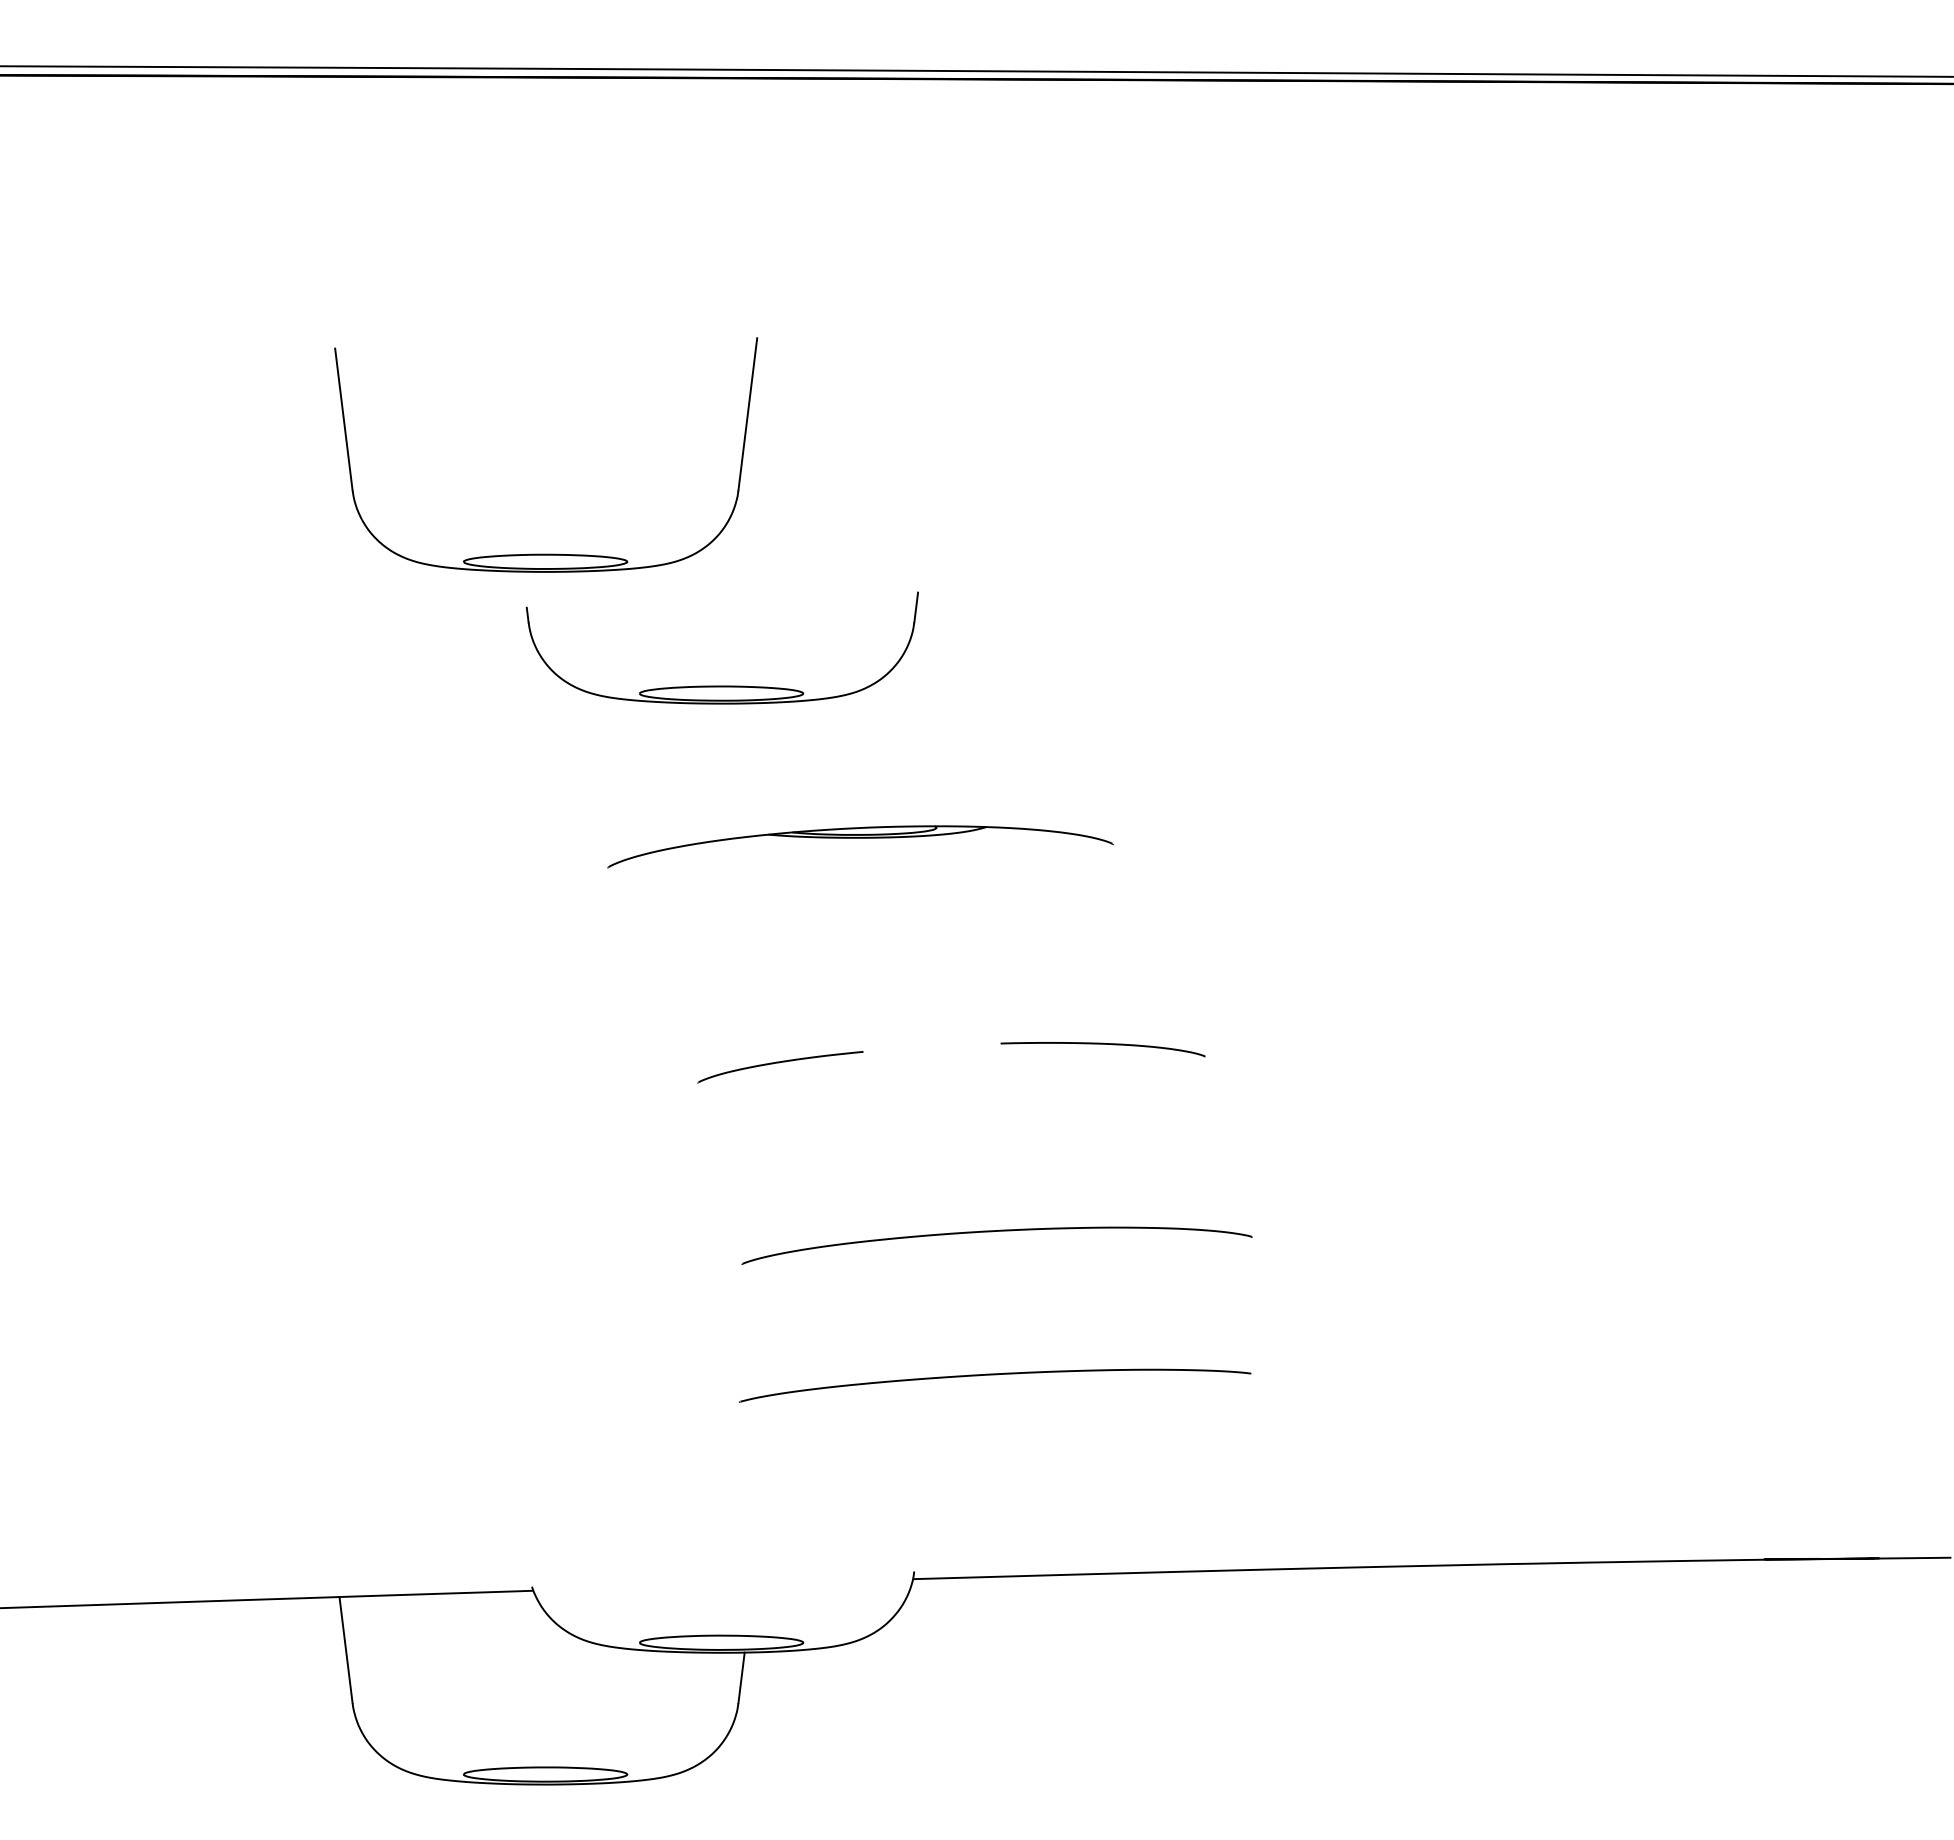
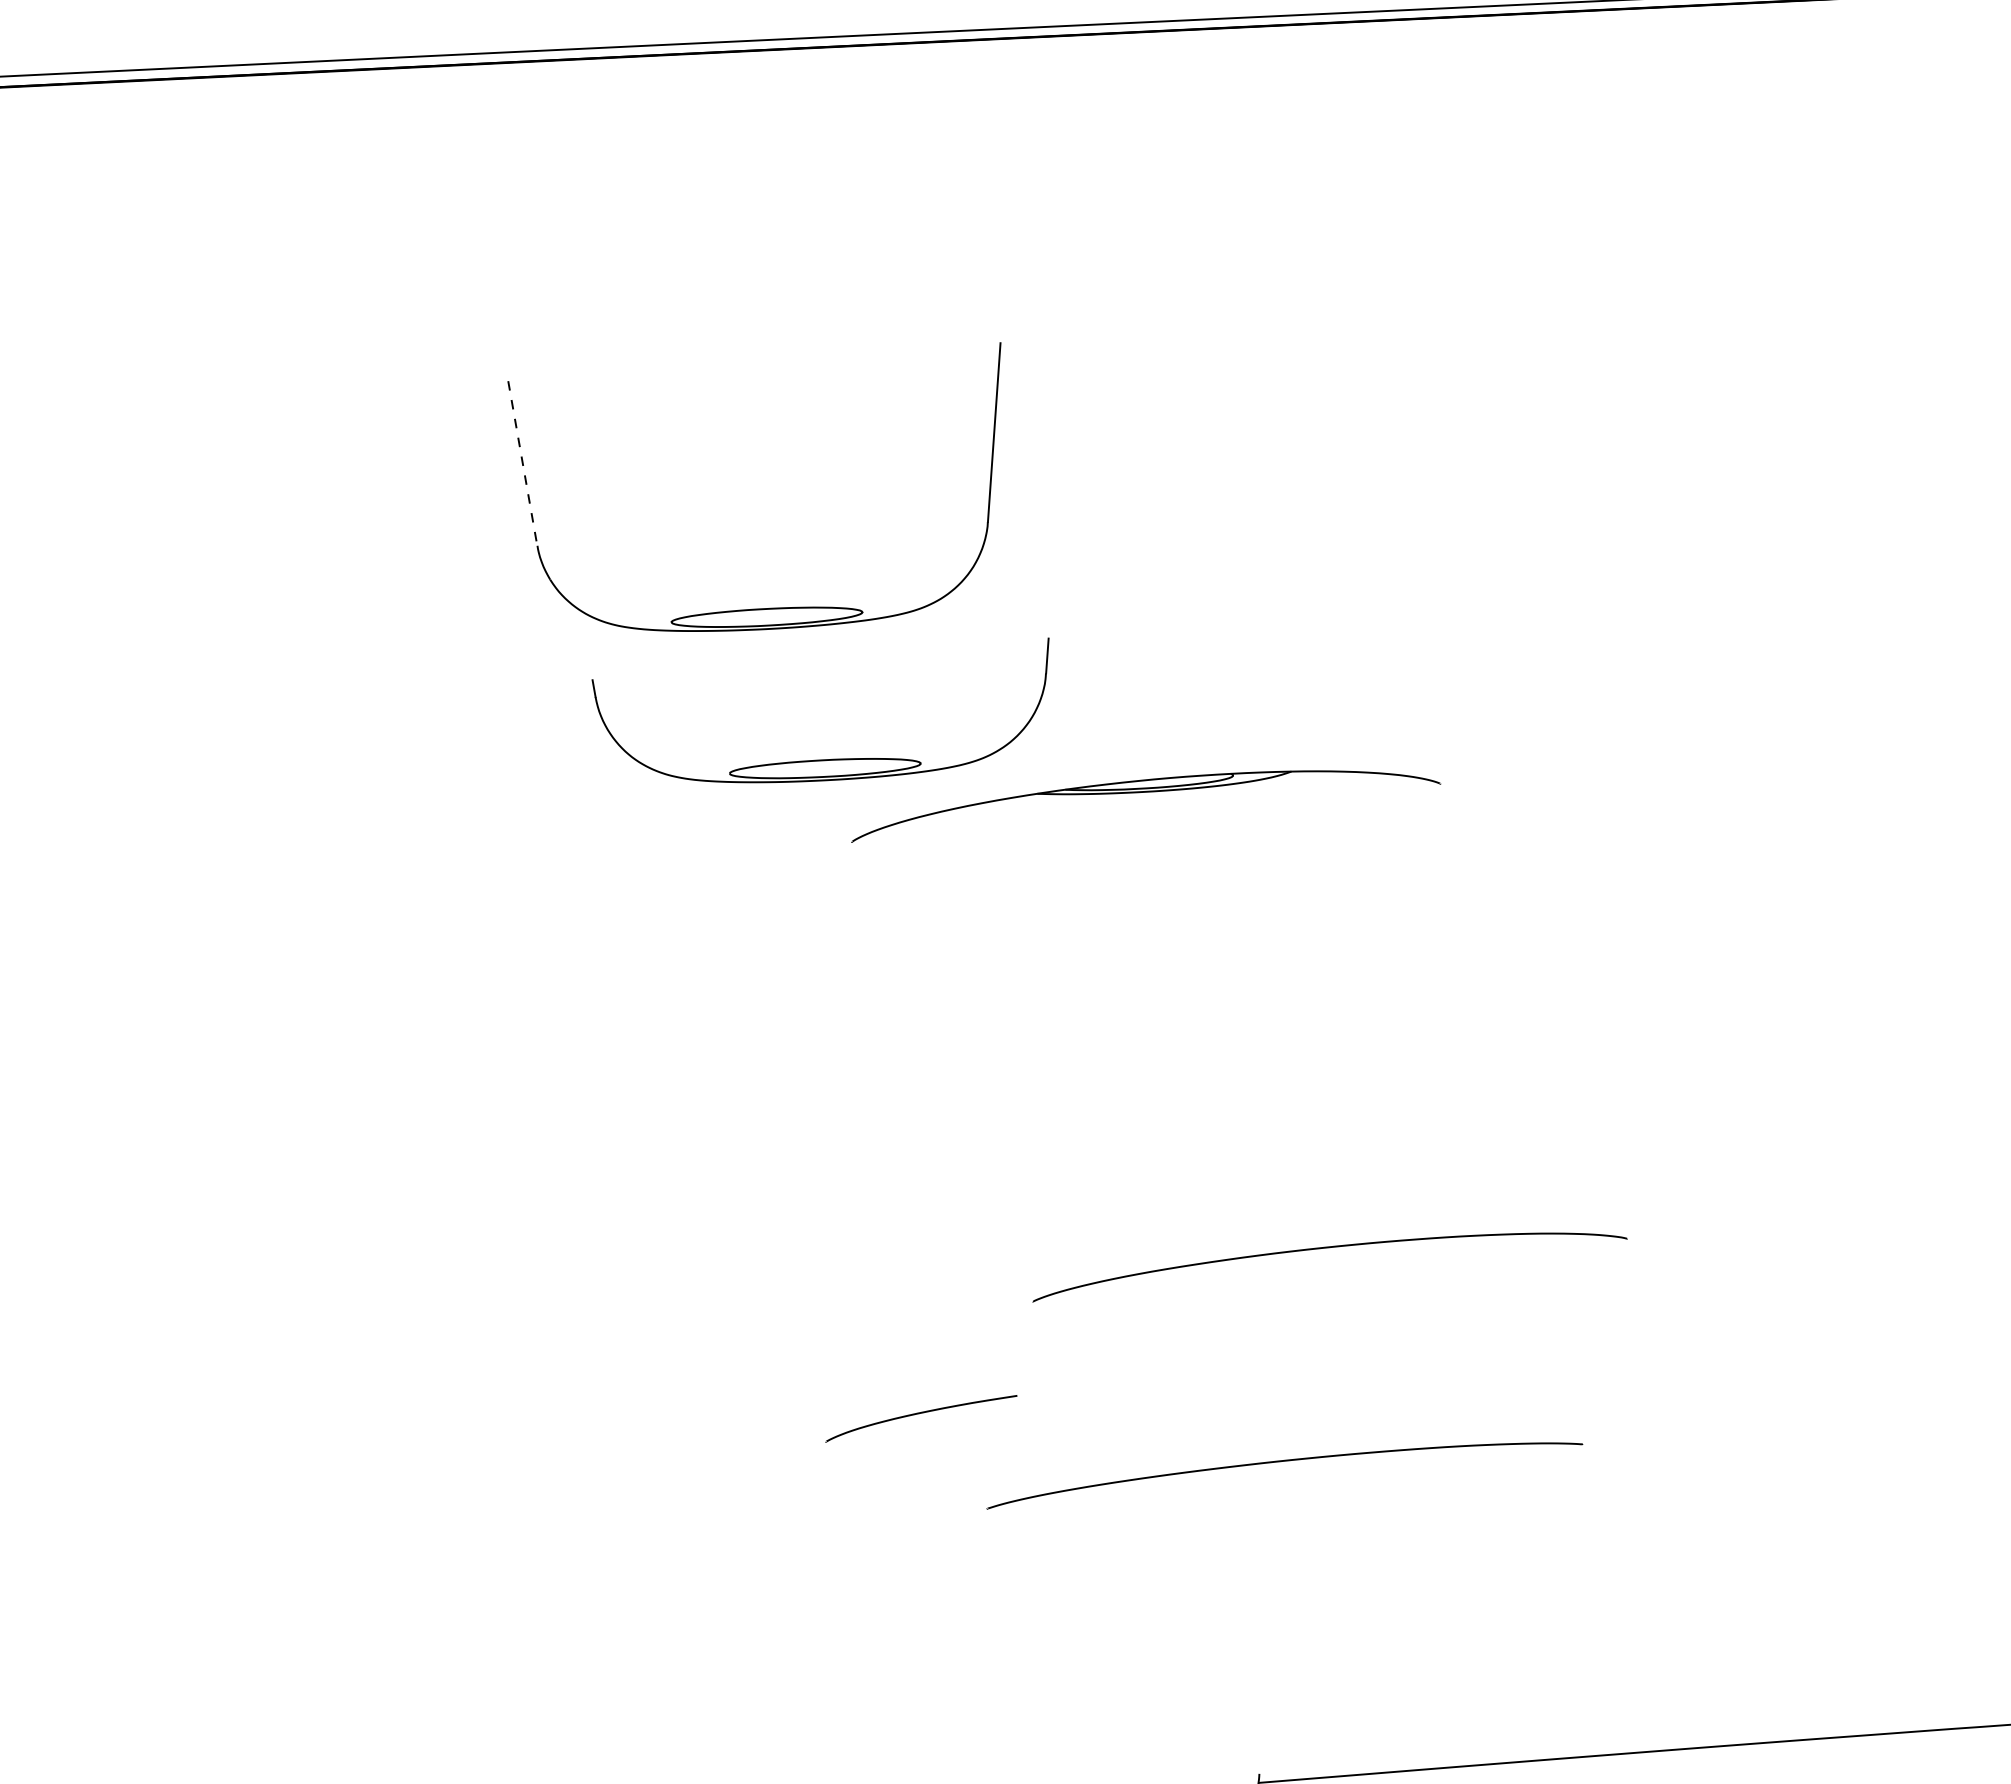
line: (343, 420) -> (522, 464), solid -> dashed
part: (721, 685) -> (824, 759), moved
part: (860, 838) -> (1145, 792), moved
curve: (1102, 1044) -> (1447, 1146), removed
curve: (779, 1063) -> (920, 1414), moved
curve: (992, 1232) -> (1323, 1249), moved
curve: (995, 1375) -> (1284, 1462), moved

